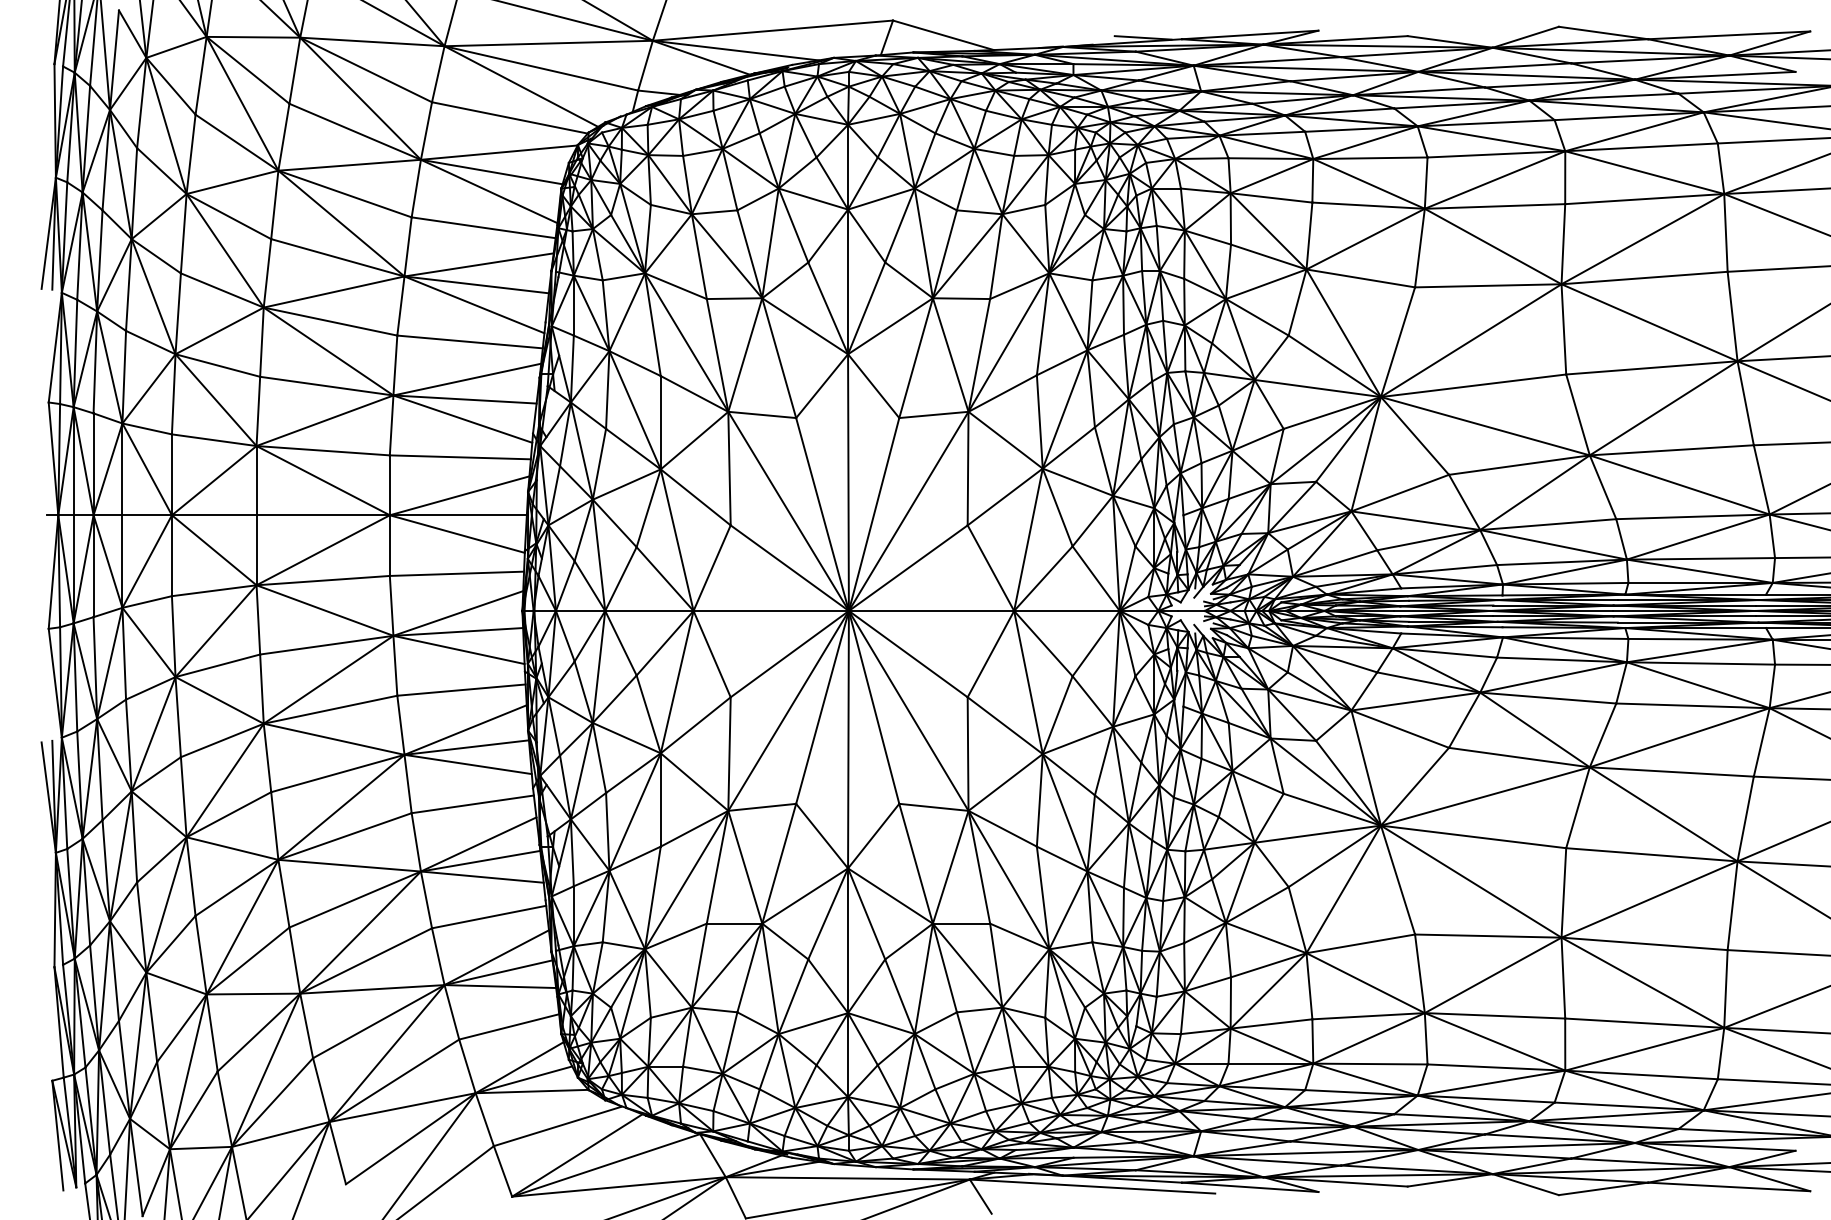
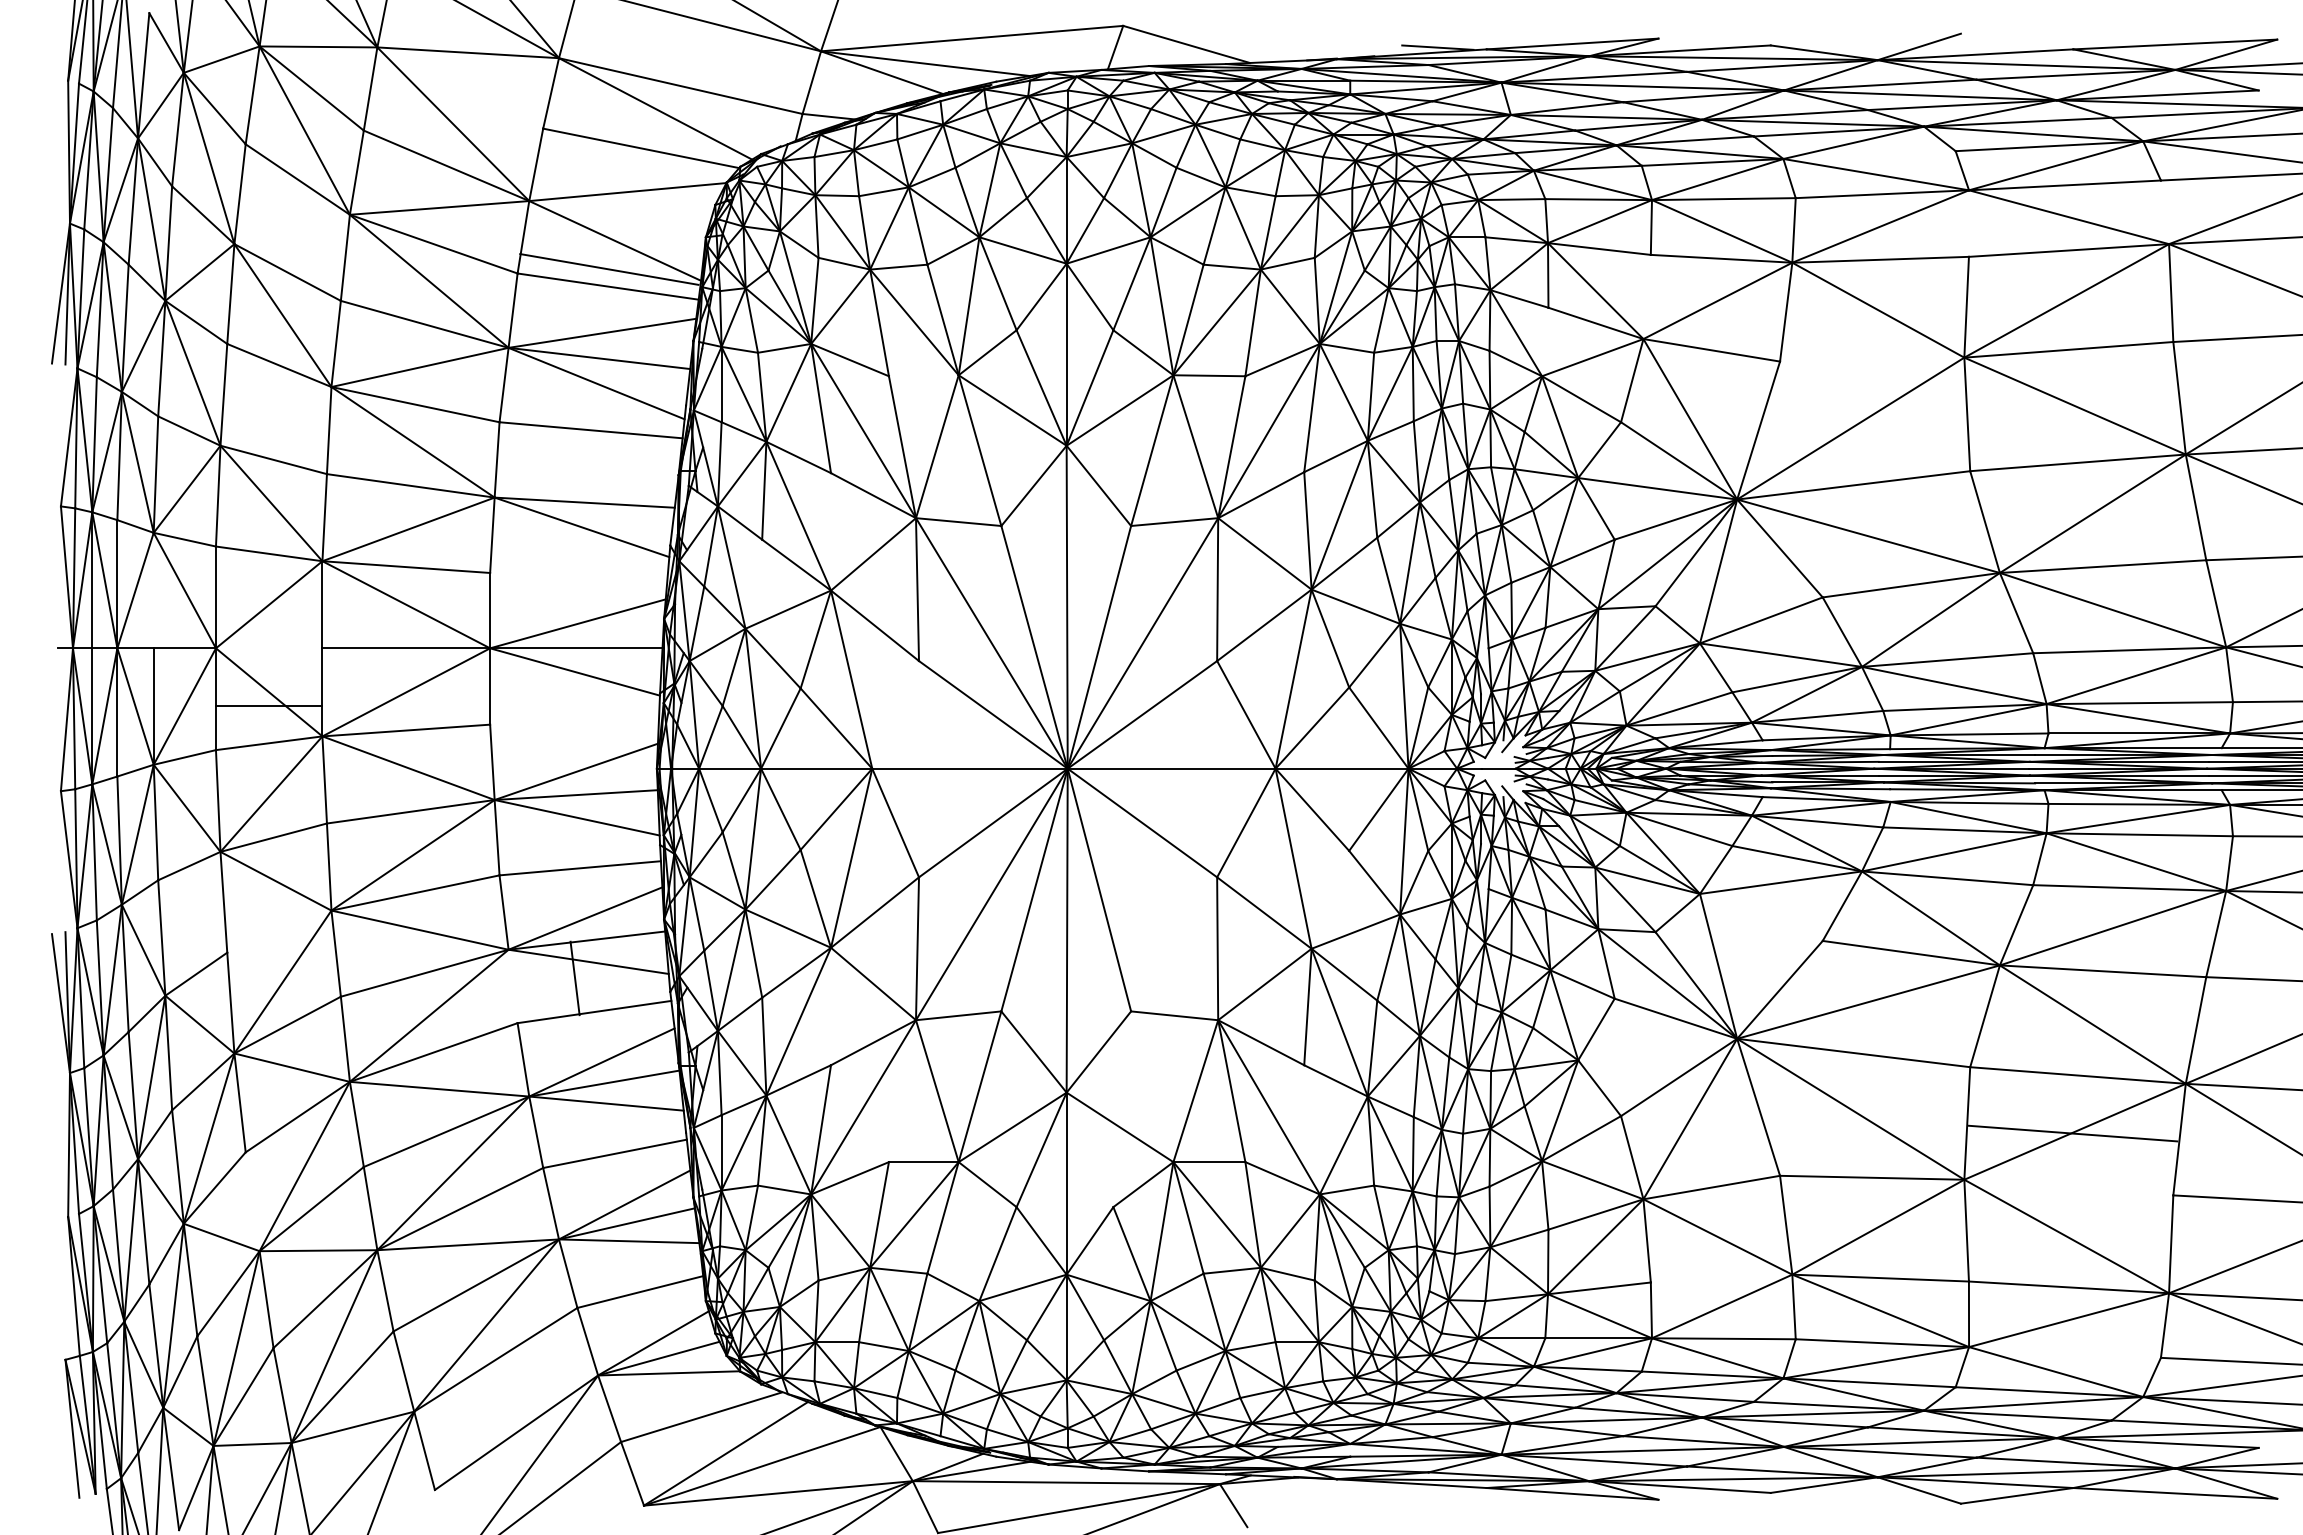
line: (1603, 32) -> (2016, 41), removed
line: (548, 43) -> (689, 54), removed
line: (366, 69) -> (460, 87), removed
line: (1486, 123) -> (1869, 155), removed
line: (1720, 168) -> (2164, 212), removed
line: (491, 172) -> (609, 269), moved
line: (1564, 177) -> (1968, 223), removed
line: (231, 182) -> (291, 229), removed
line: (1308, 235) -> (1646, 296), removed
line: (1228, 271) -> (1545, 341), removed
line: (1488, 285) -> (1872, 359), removed
line: (734, 298) -> (923, 375), removed
line: (219, 331) -> (275, 416), removed
line: (467, 379) -> (587, 477), removed
line: (661, 422) -> (831, 531), removed
line: (460, 456) -> (578, 574), removed
line: (599, 463) -> (753, 583), removed
line: (122, 469) -> (153, 590), removed
line: (213, 515) -> (268, 706), moved
line: (712, 567) -> (895, 714), removed
line: (456, 573) -> (574, 721), removed
line: (908, 710) -> (1142, 894), removed
line: (1057, 714) -> (1330, 899), removed
line: (1399, 728) -> (1760, 916), removed
line: (153, 733) -> (192, 923), removed
line: (222, 740) -> (279, 931), removed
line: (407, 784) -> (574, 978), moved
line: (661, 799) -> (831, 1006), removed
line: (1317, 834) -> (1657, 1049), removed
line: (916, 863) -> (1152, 1086), removed
line: (717, 867) -> (902, 1091), removed
line: (1042, 897) -> (1311, 1129), removed
line: (866, 913) -> (1089, 1149), removed
line: (1644, 943) -> (2072, 1133), moved
line: (200, 954) -> (252, 1201), removed
line: (770, 978) -> (968, 1231), removed
line: (1368, 1016) -> (1721, 1278), removed
line: (1641, 1074) -> (2064, 1352), removed
line: (402, 1107) -> (506, 1393), removed
line: (1091, 1186) -> (1373, 1492), removed

